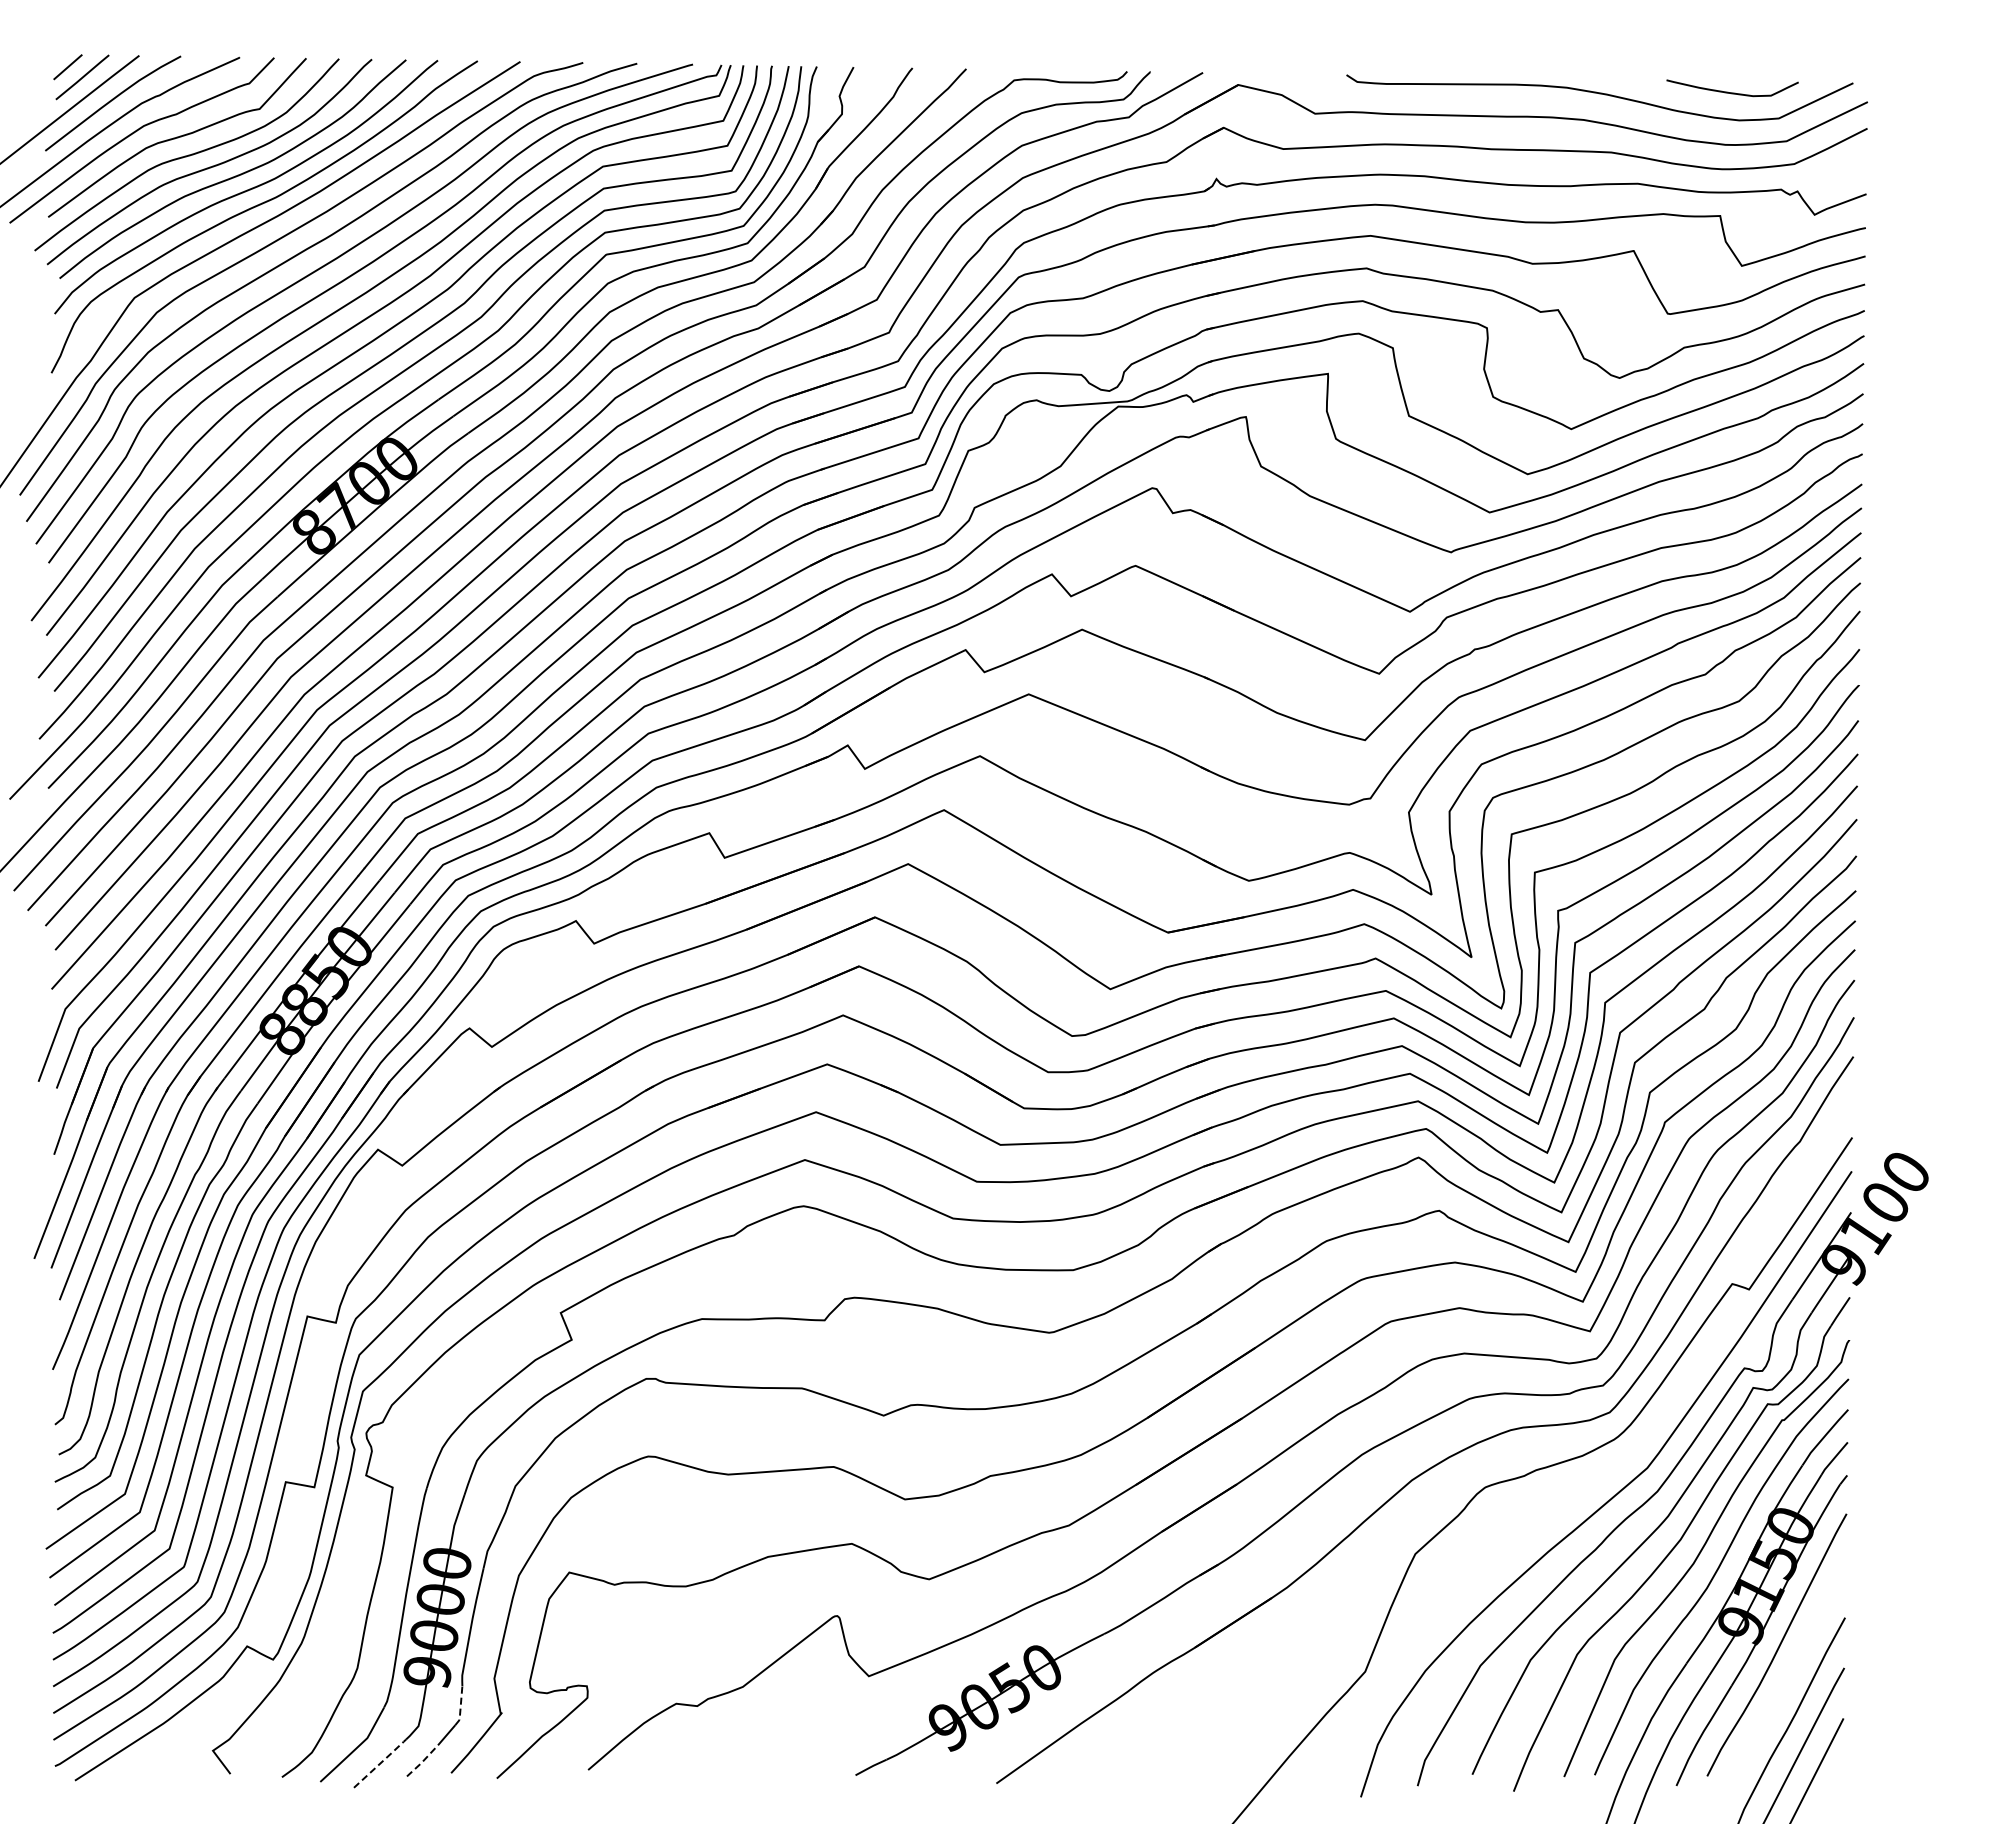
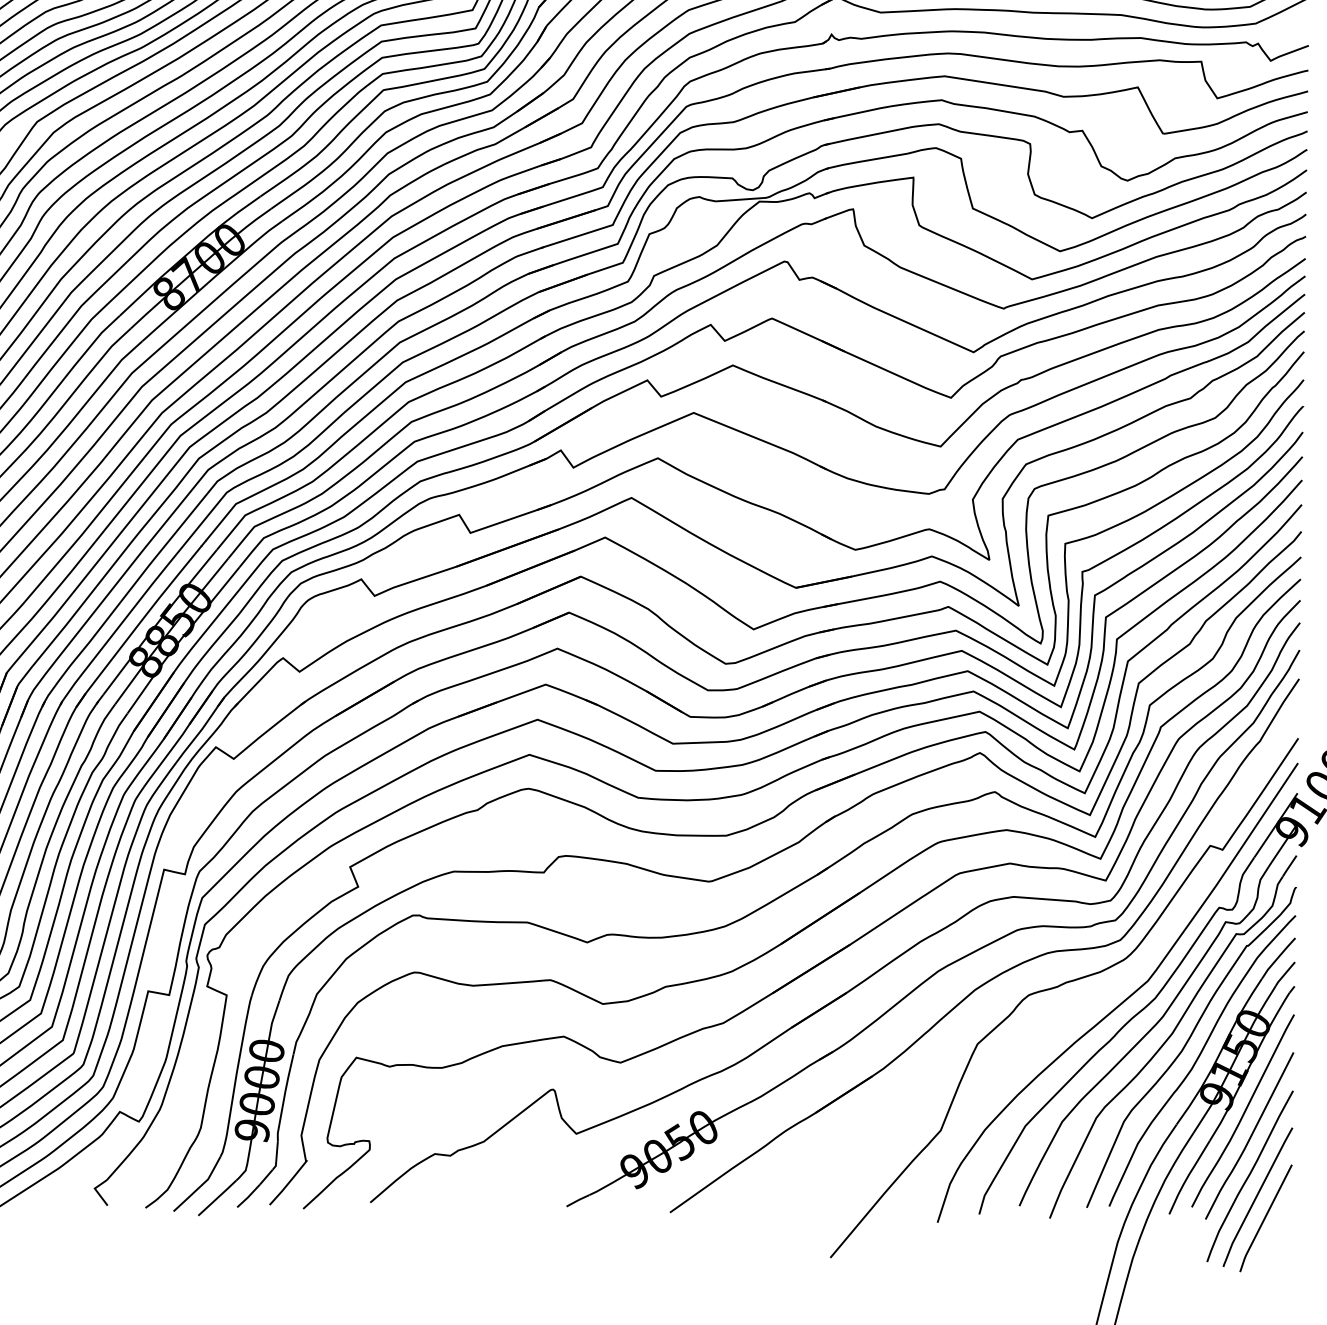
curve: (1786, 1680) -> (1250, 1136), added
line: (460, 1707) -> (276, 1156), dashed -> solid
line: (423, 1760) -> (249, 1195), dashed -> solid
line: (381, 1762) -> (218, 1197), dashed -> solid

